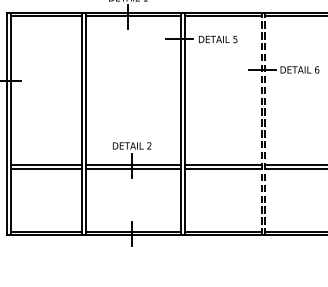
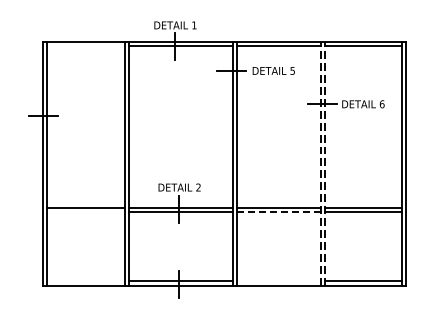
line: (46, 16) -> (85, 45), removed
line: (46, 168) -> (85, 212), removed
line: (223, 168) -> (279, 212), solid -> dashed
line: (46, 231) -> (85, 281), removed
line: (223, 231) -> (279, 281), removed

